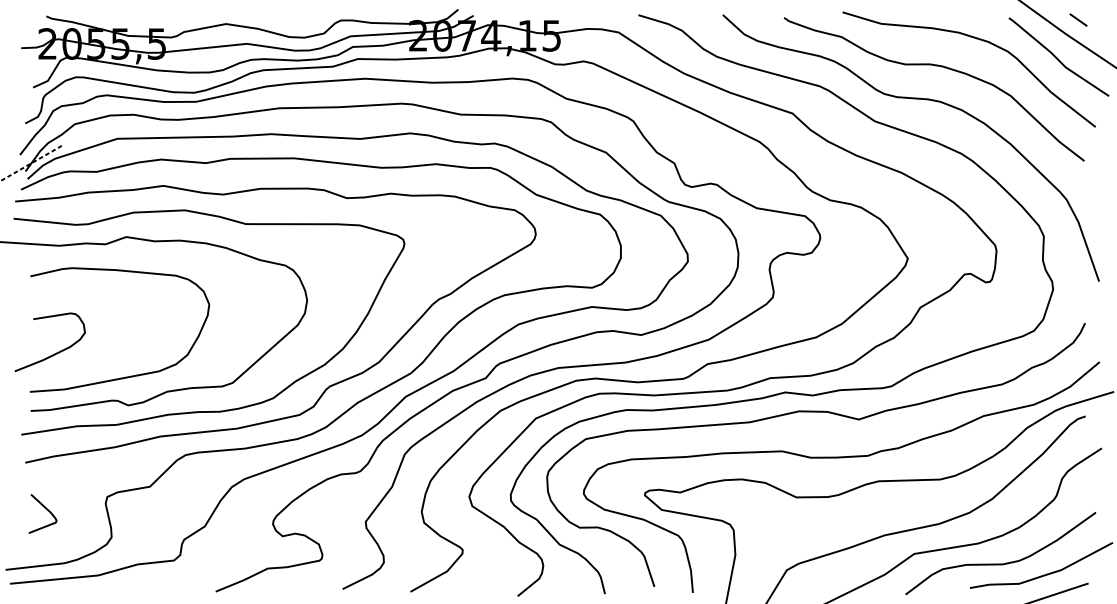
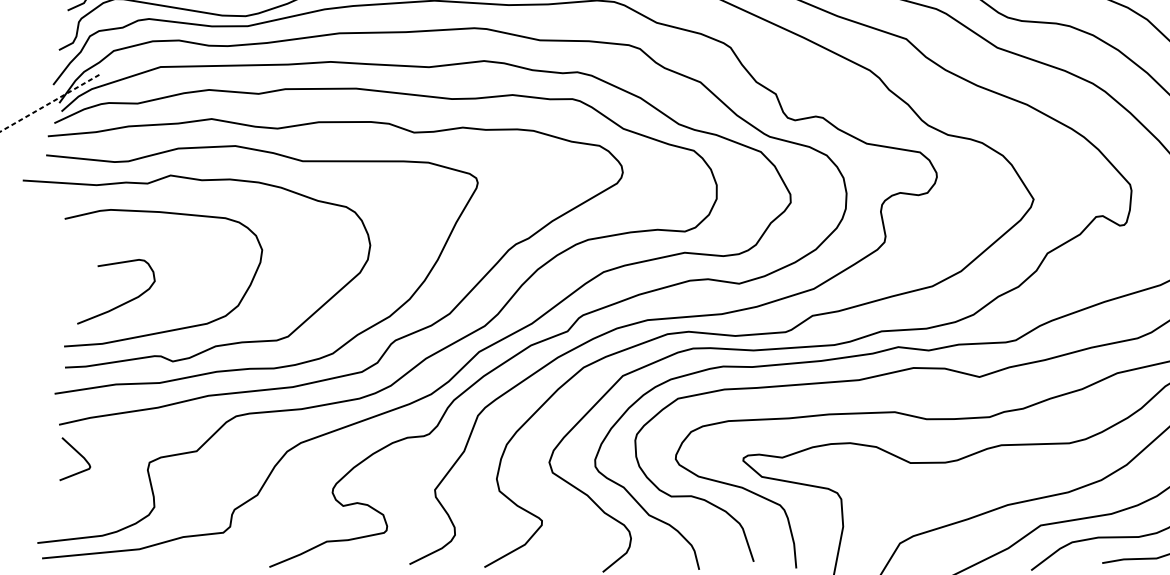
curve: (54, 353) -> (121, 304), moved
curve: (45, 509) -> (78, 454), moved

